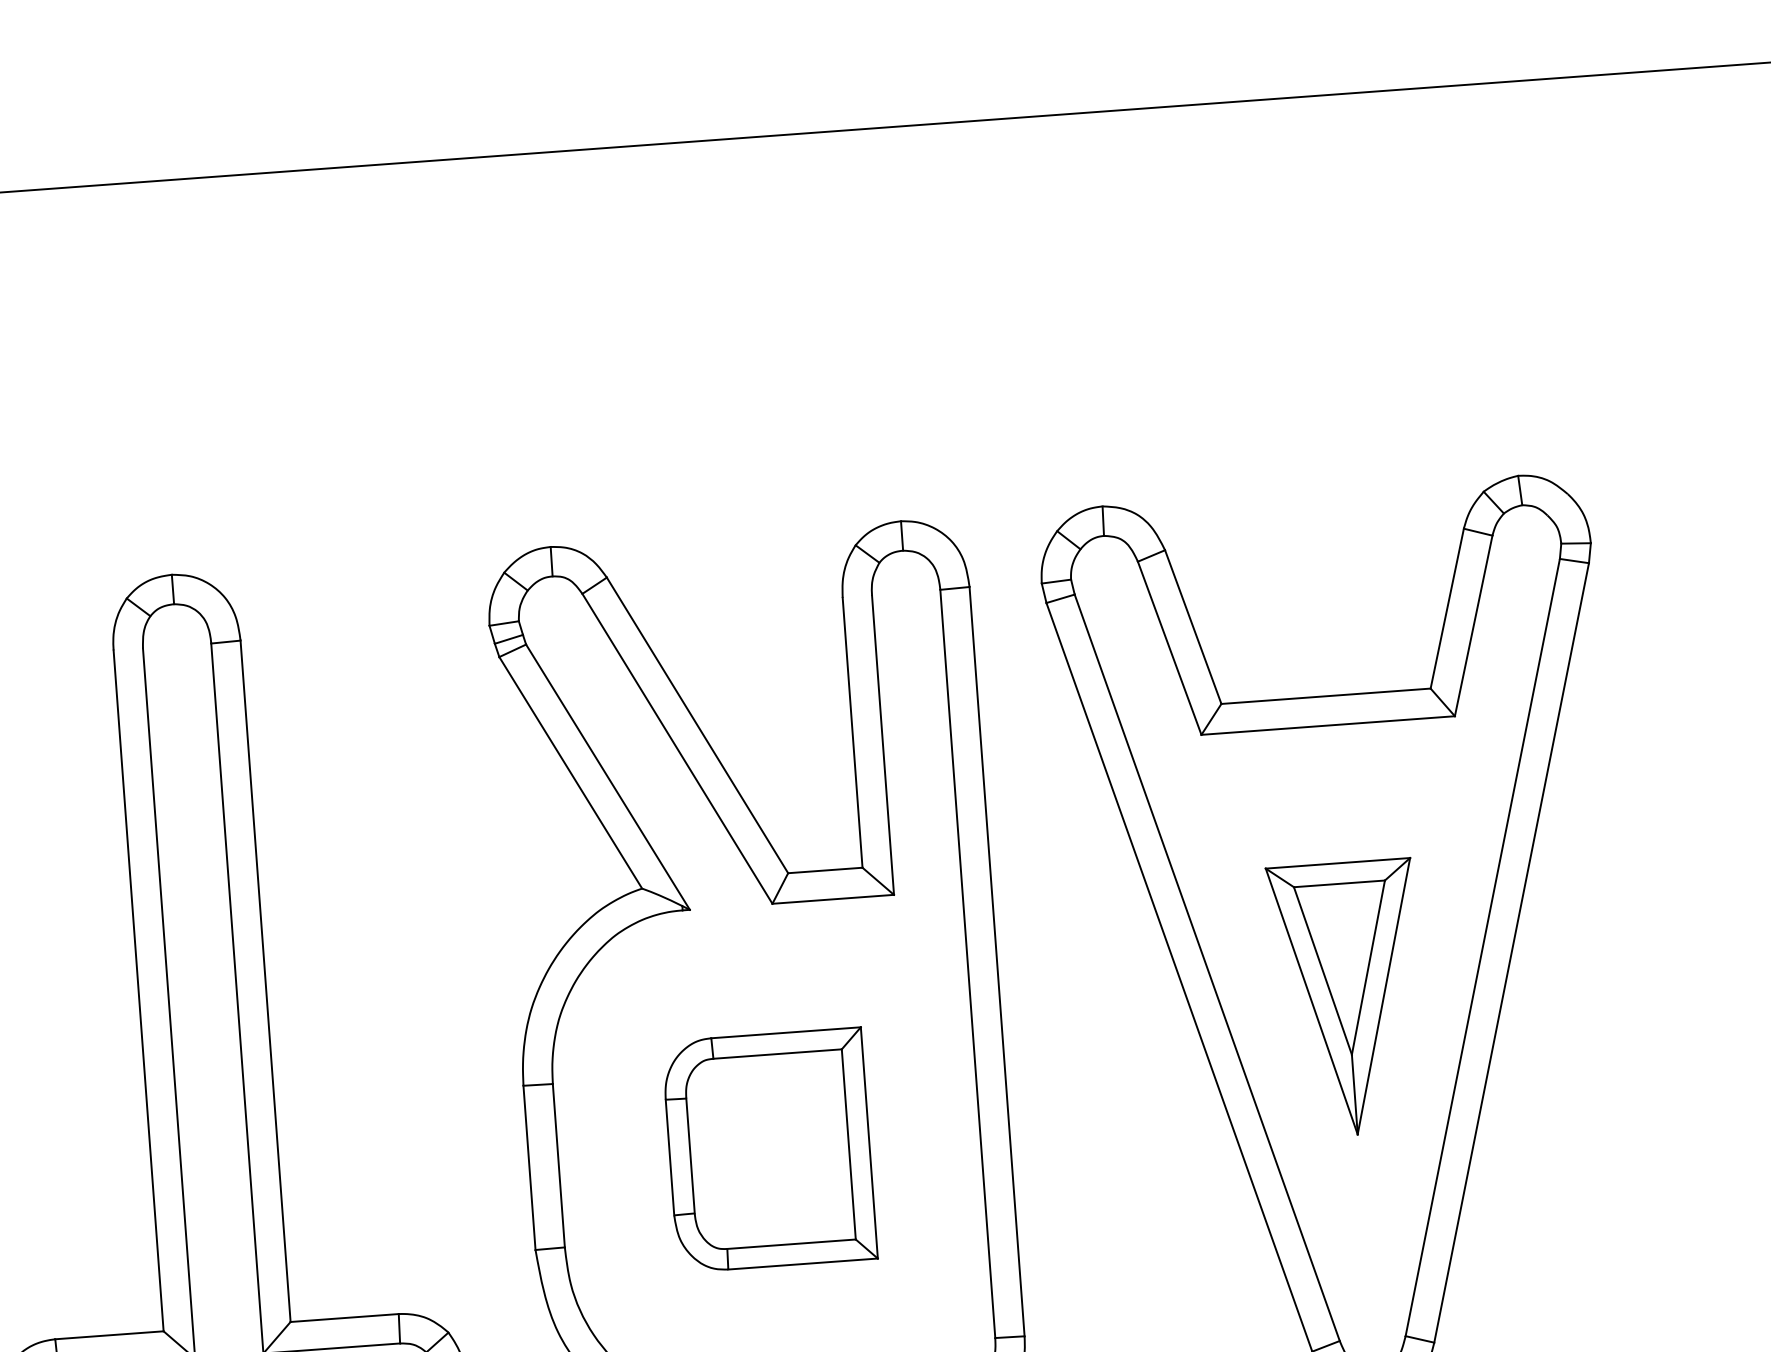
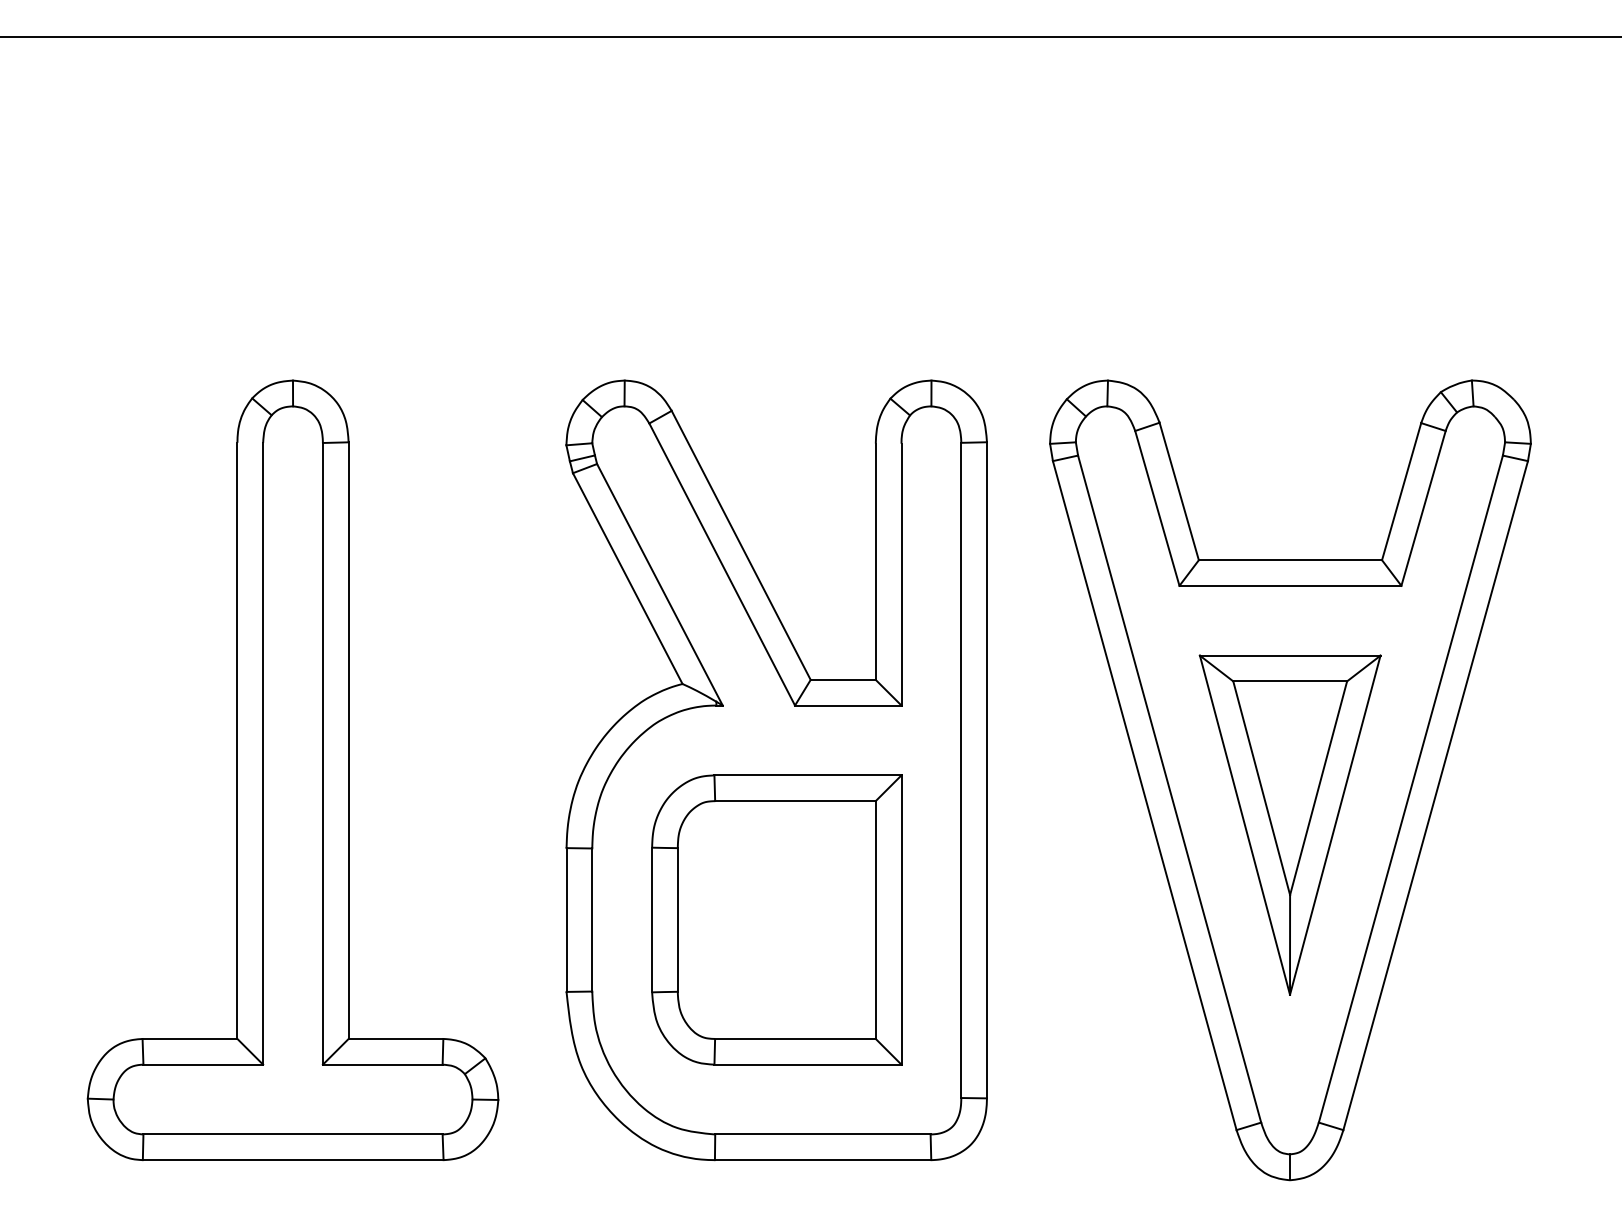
part: (1347, 998) -> (1289, 824), size x1.43
part: (769, 1149) -> (776, 919), size x1.43

